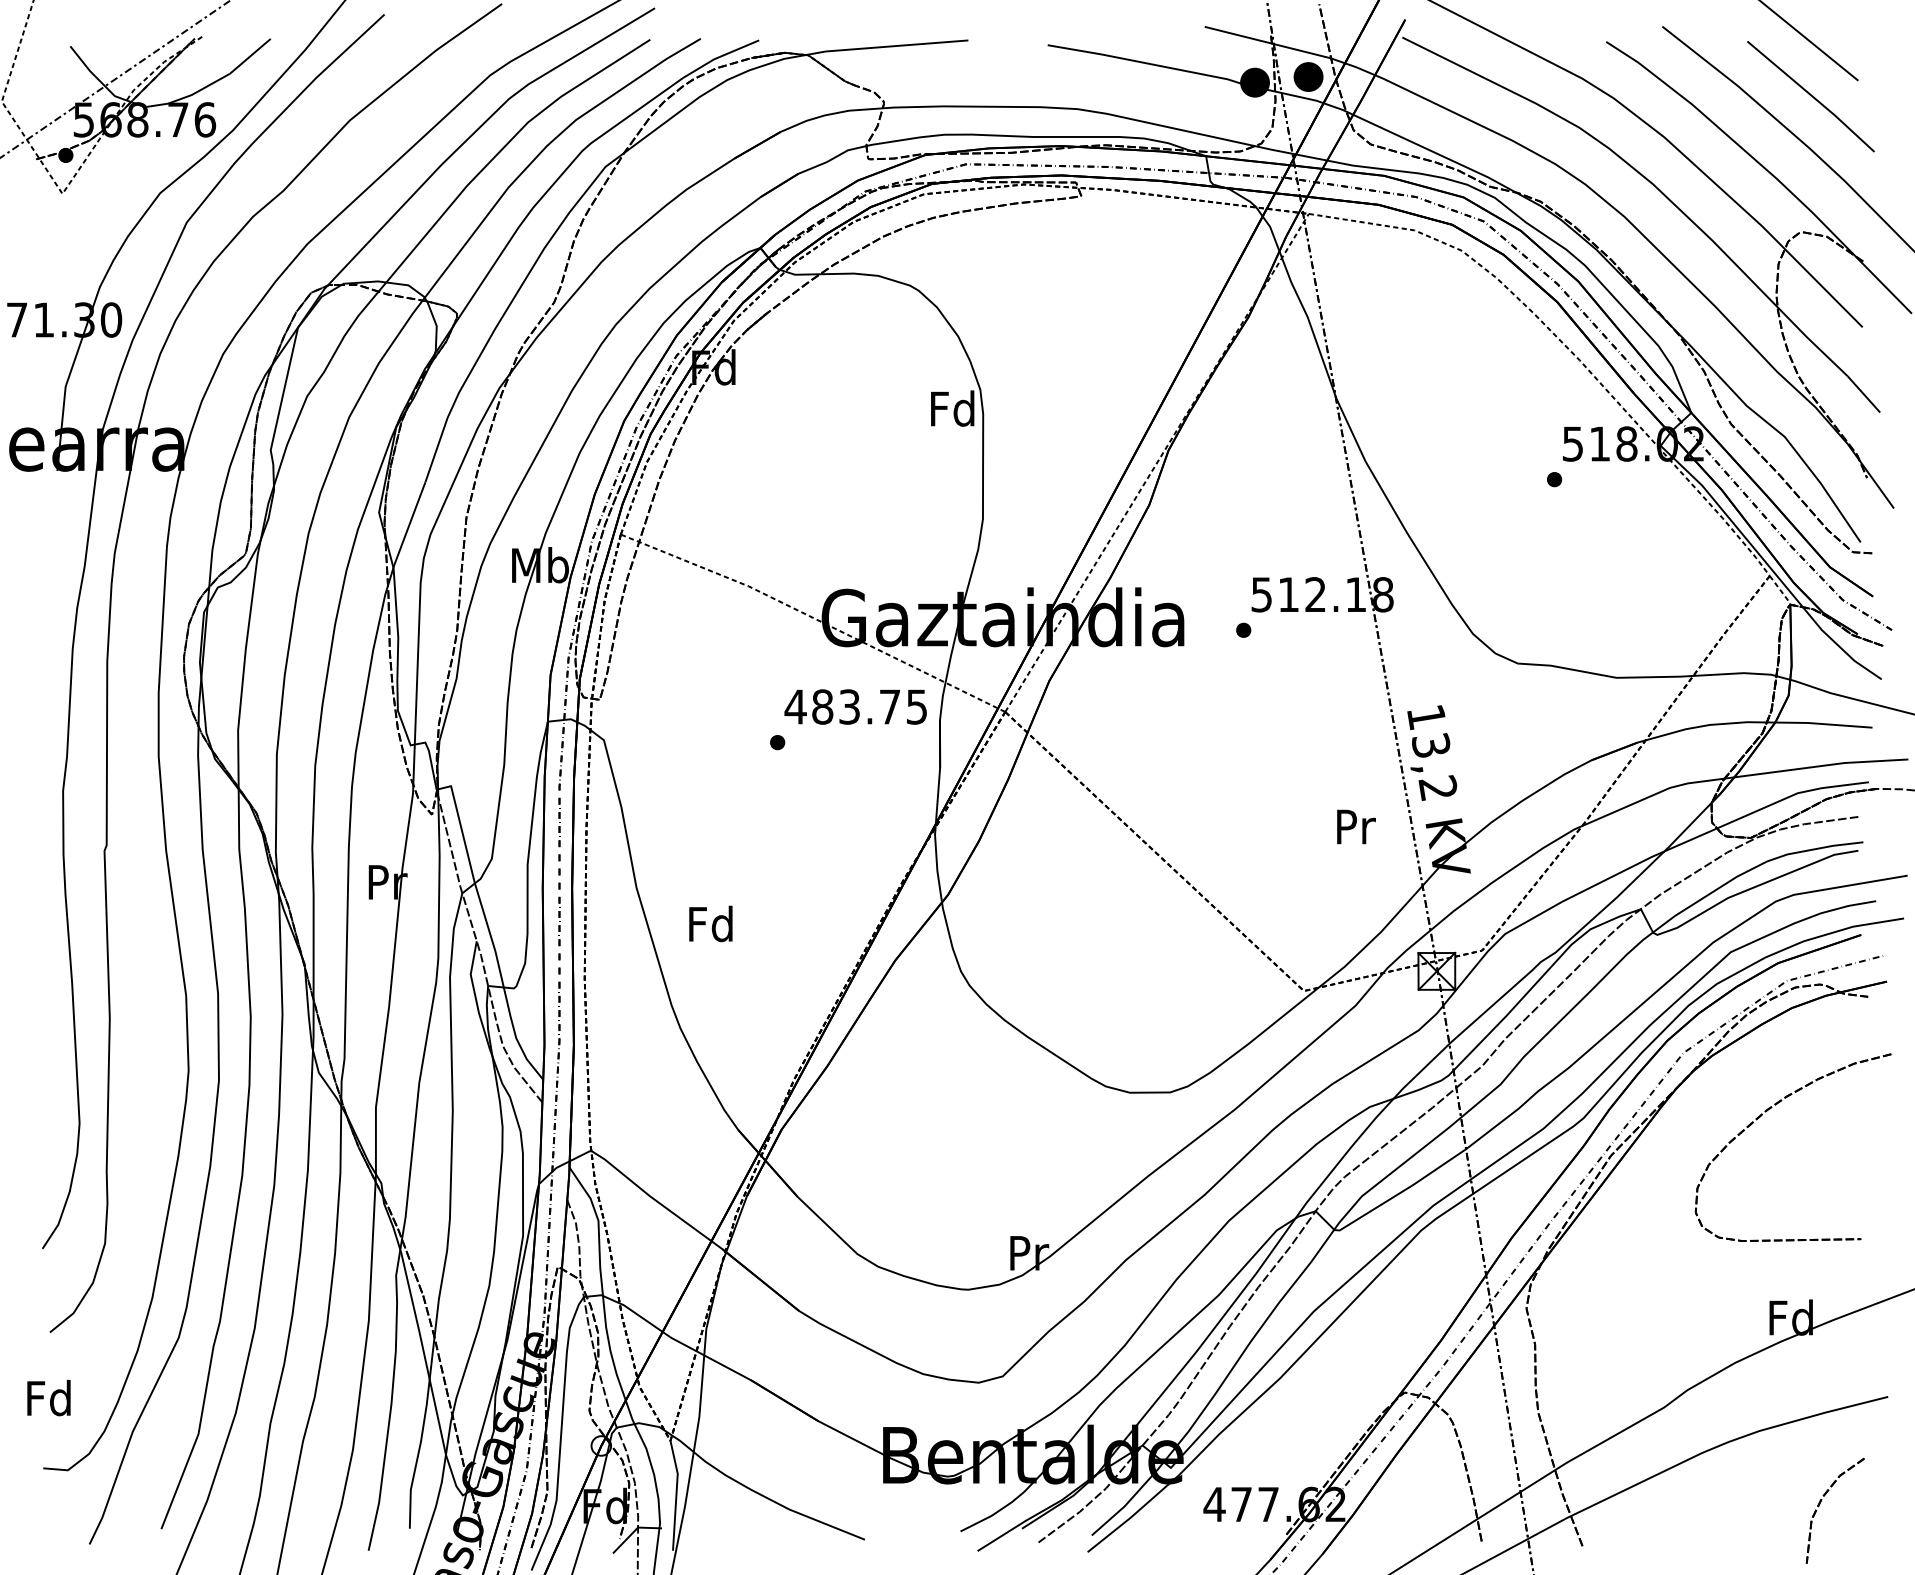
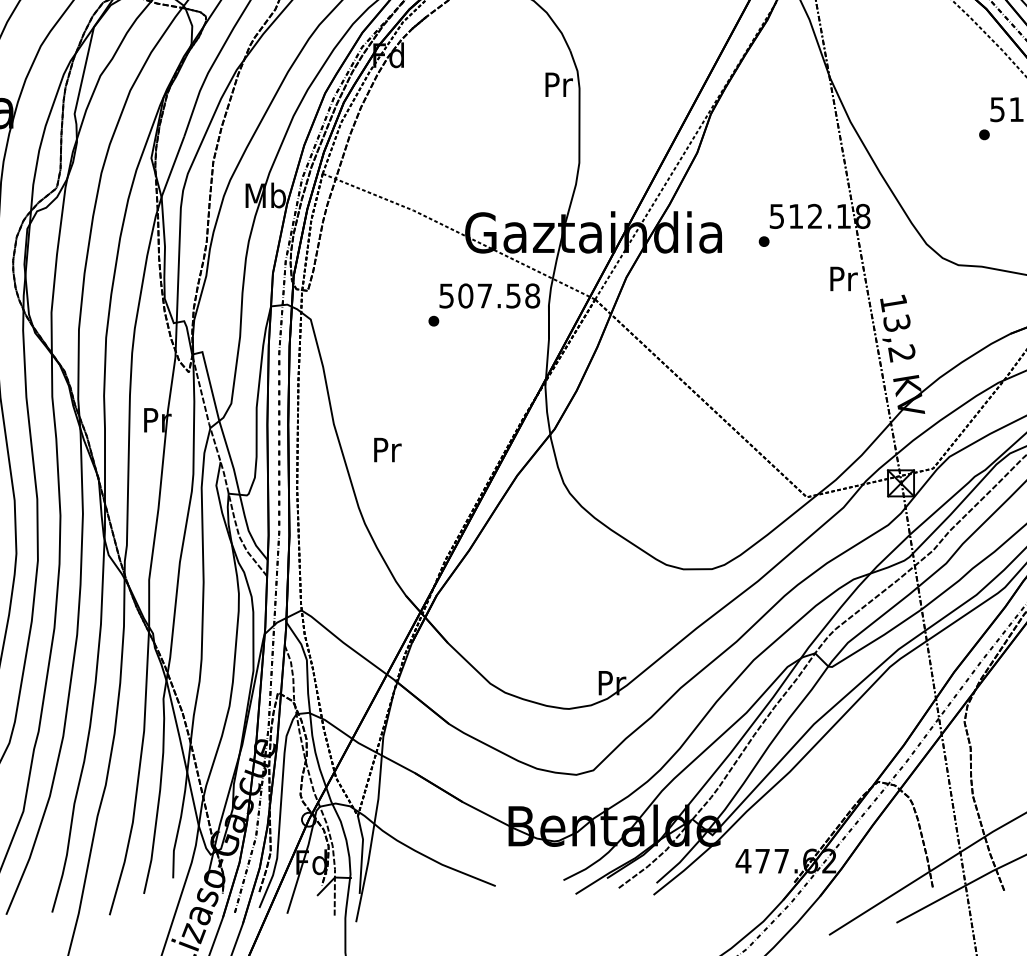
text: (952, 408) -> (557, 84), Fd -> Pr
text: (855, 706) -> (489, 295), 483.75 -> 507.58
text: (1356, 826) -> (844, 278), moved
text: (710, 923) -> (386, 449), Fd -> Pr

